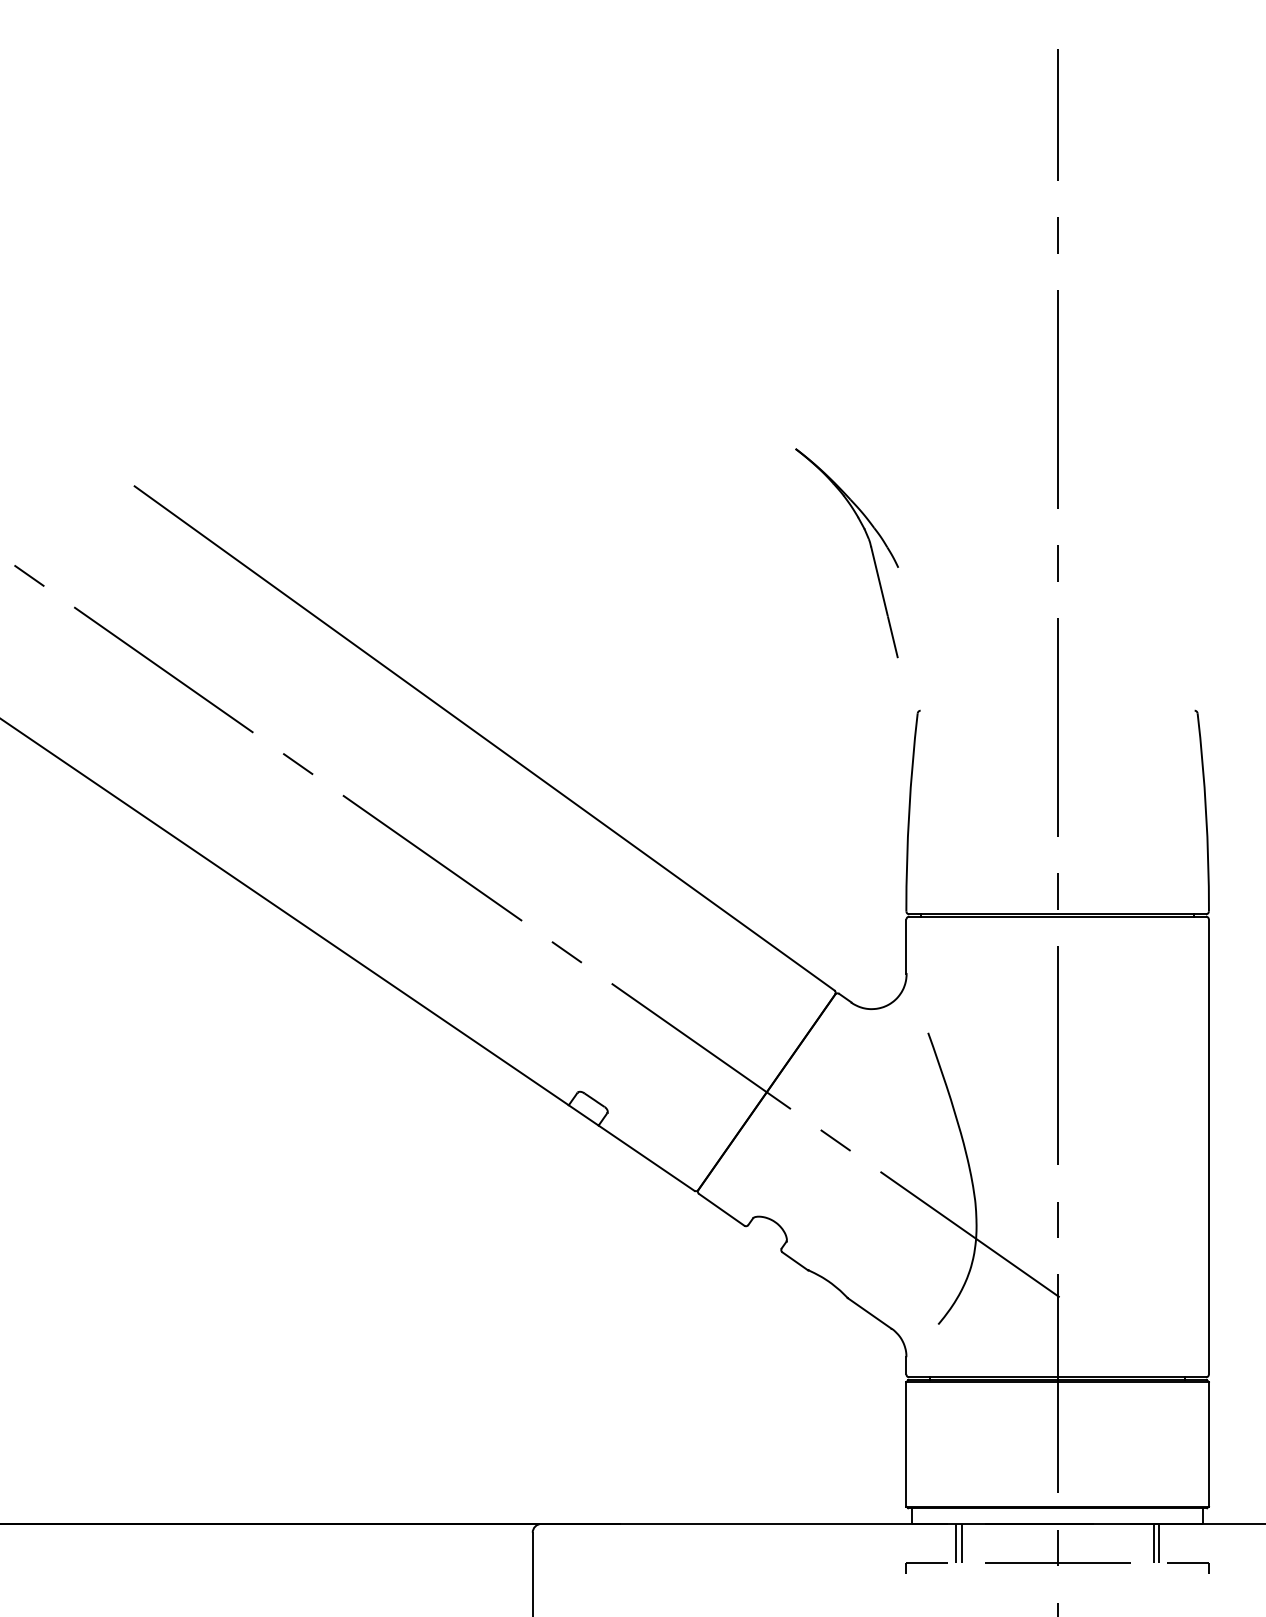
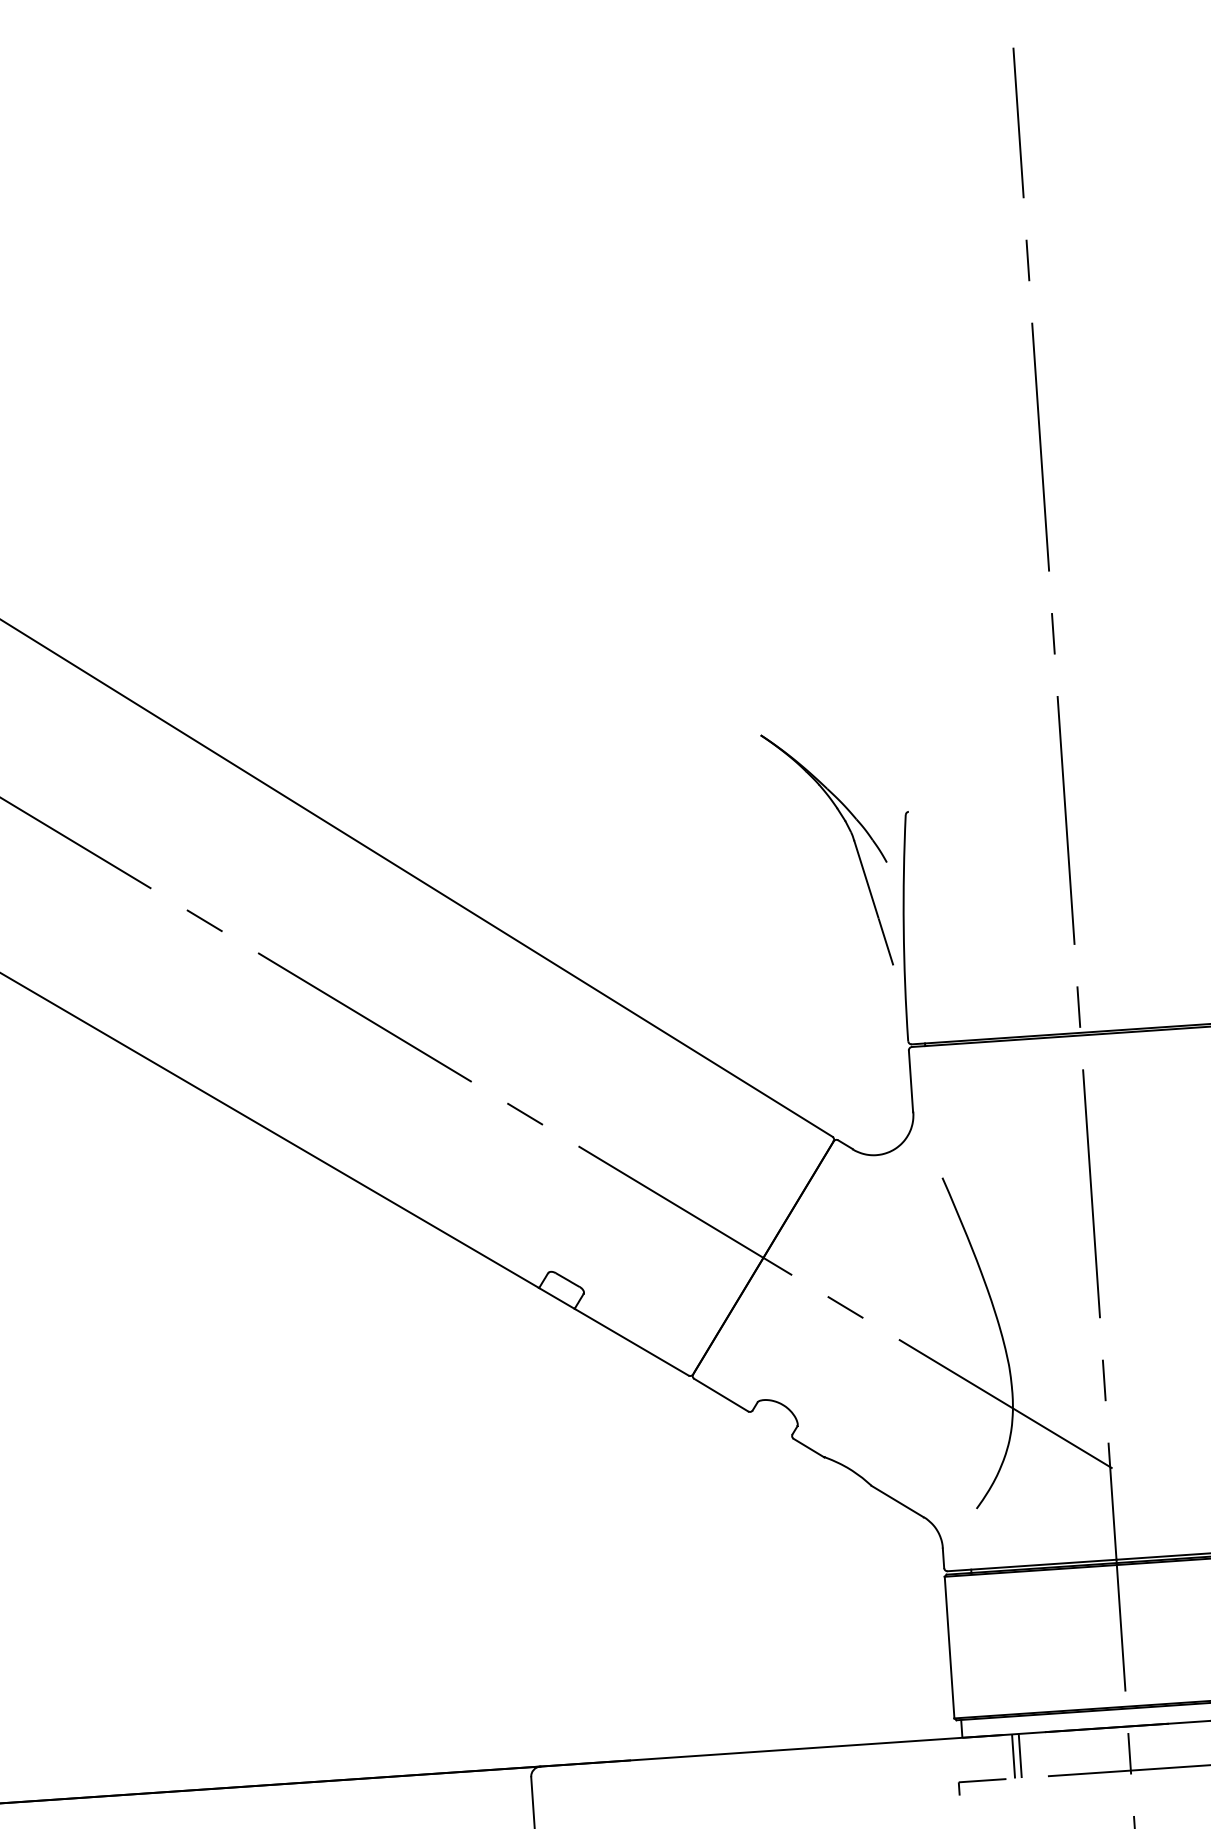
part: (870, 549) -> (853, 843), moved

